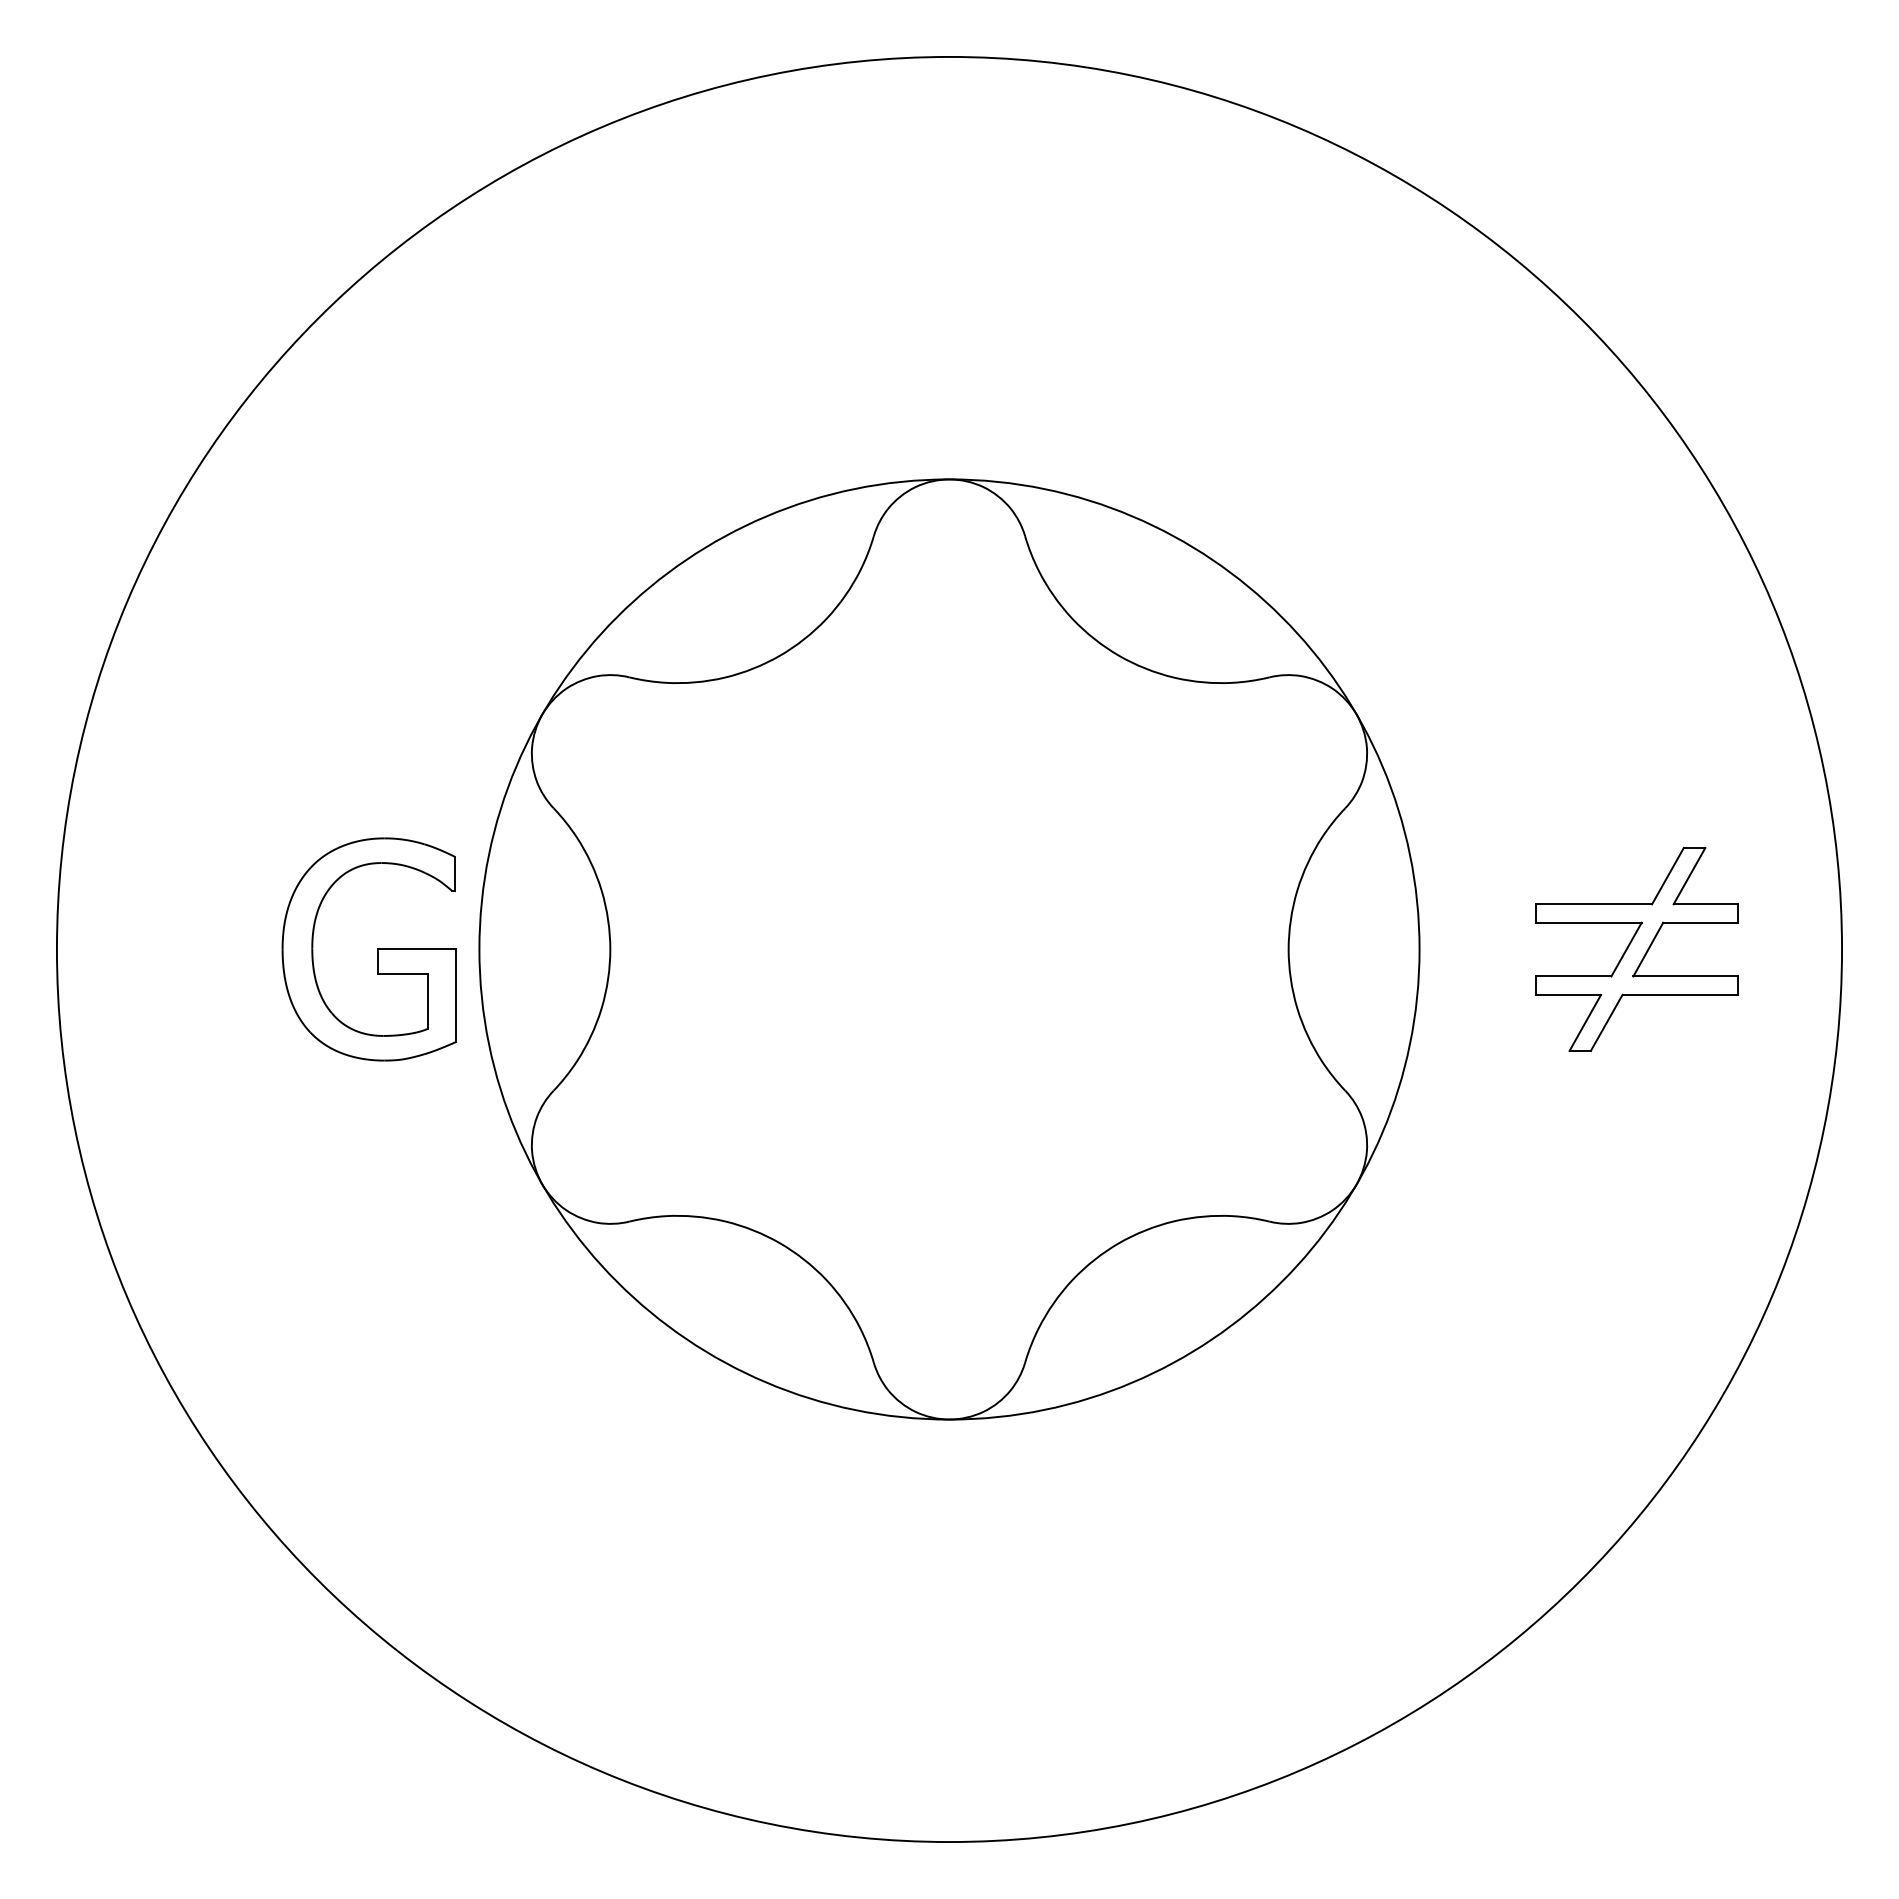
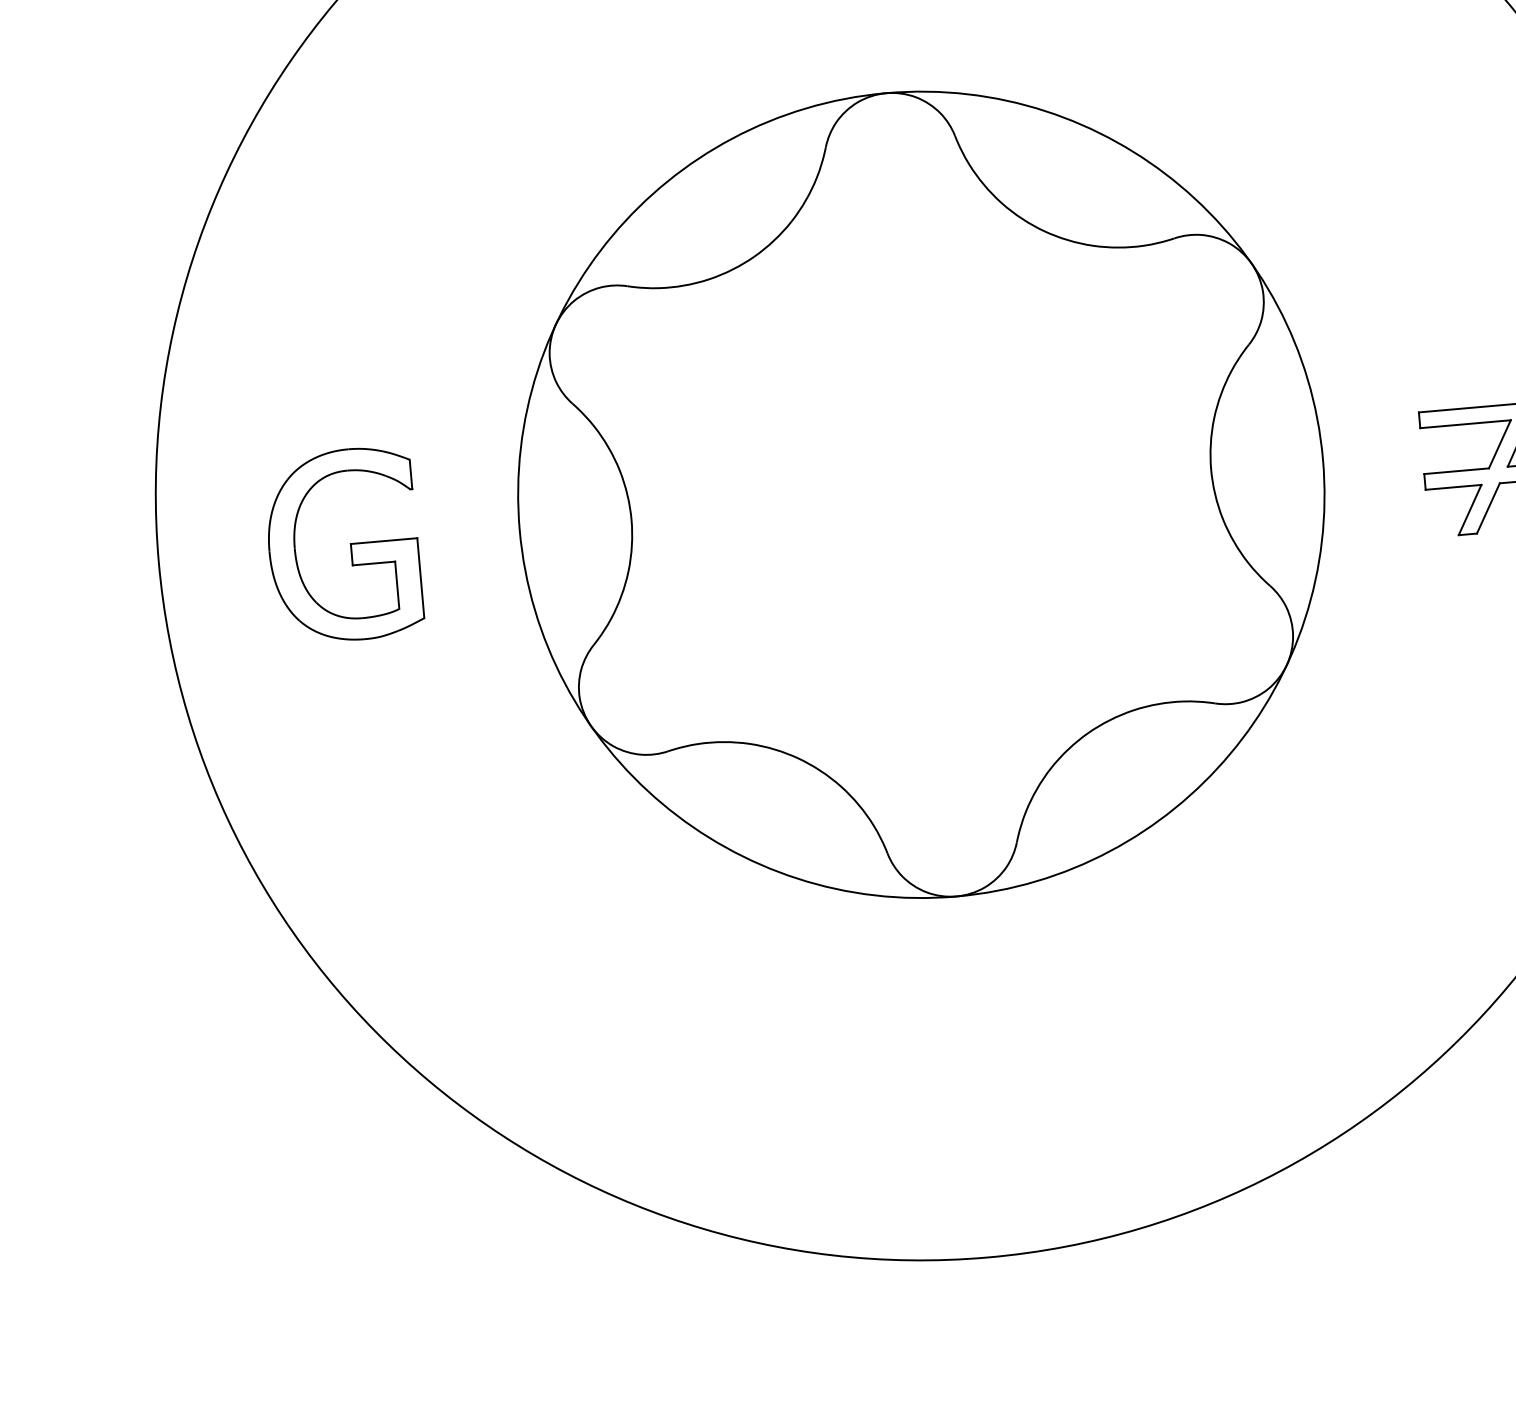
part: (377, 949) -> (350, 544), moved

